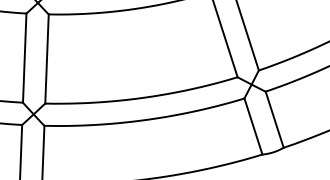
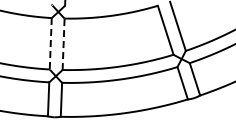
line: (24, 57) -> (50, 43), solid -> dashed
line: (46, 59) -> (63, 44), solid -> dashed

